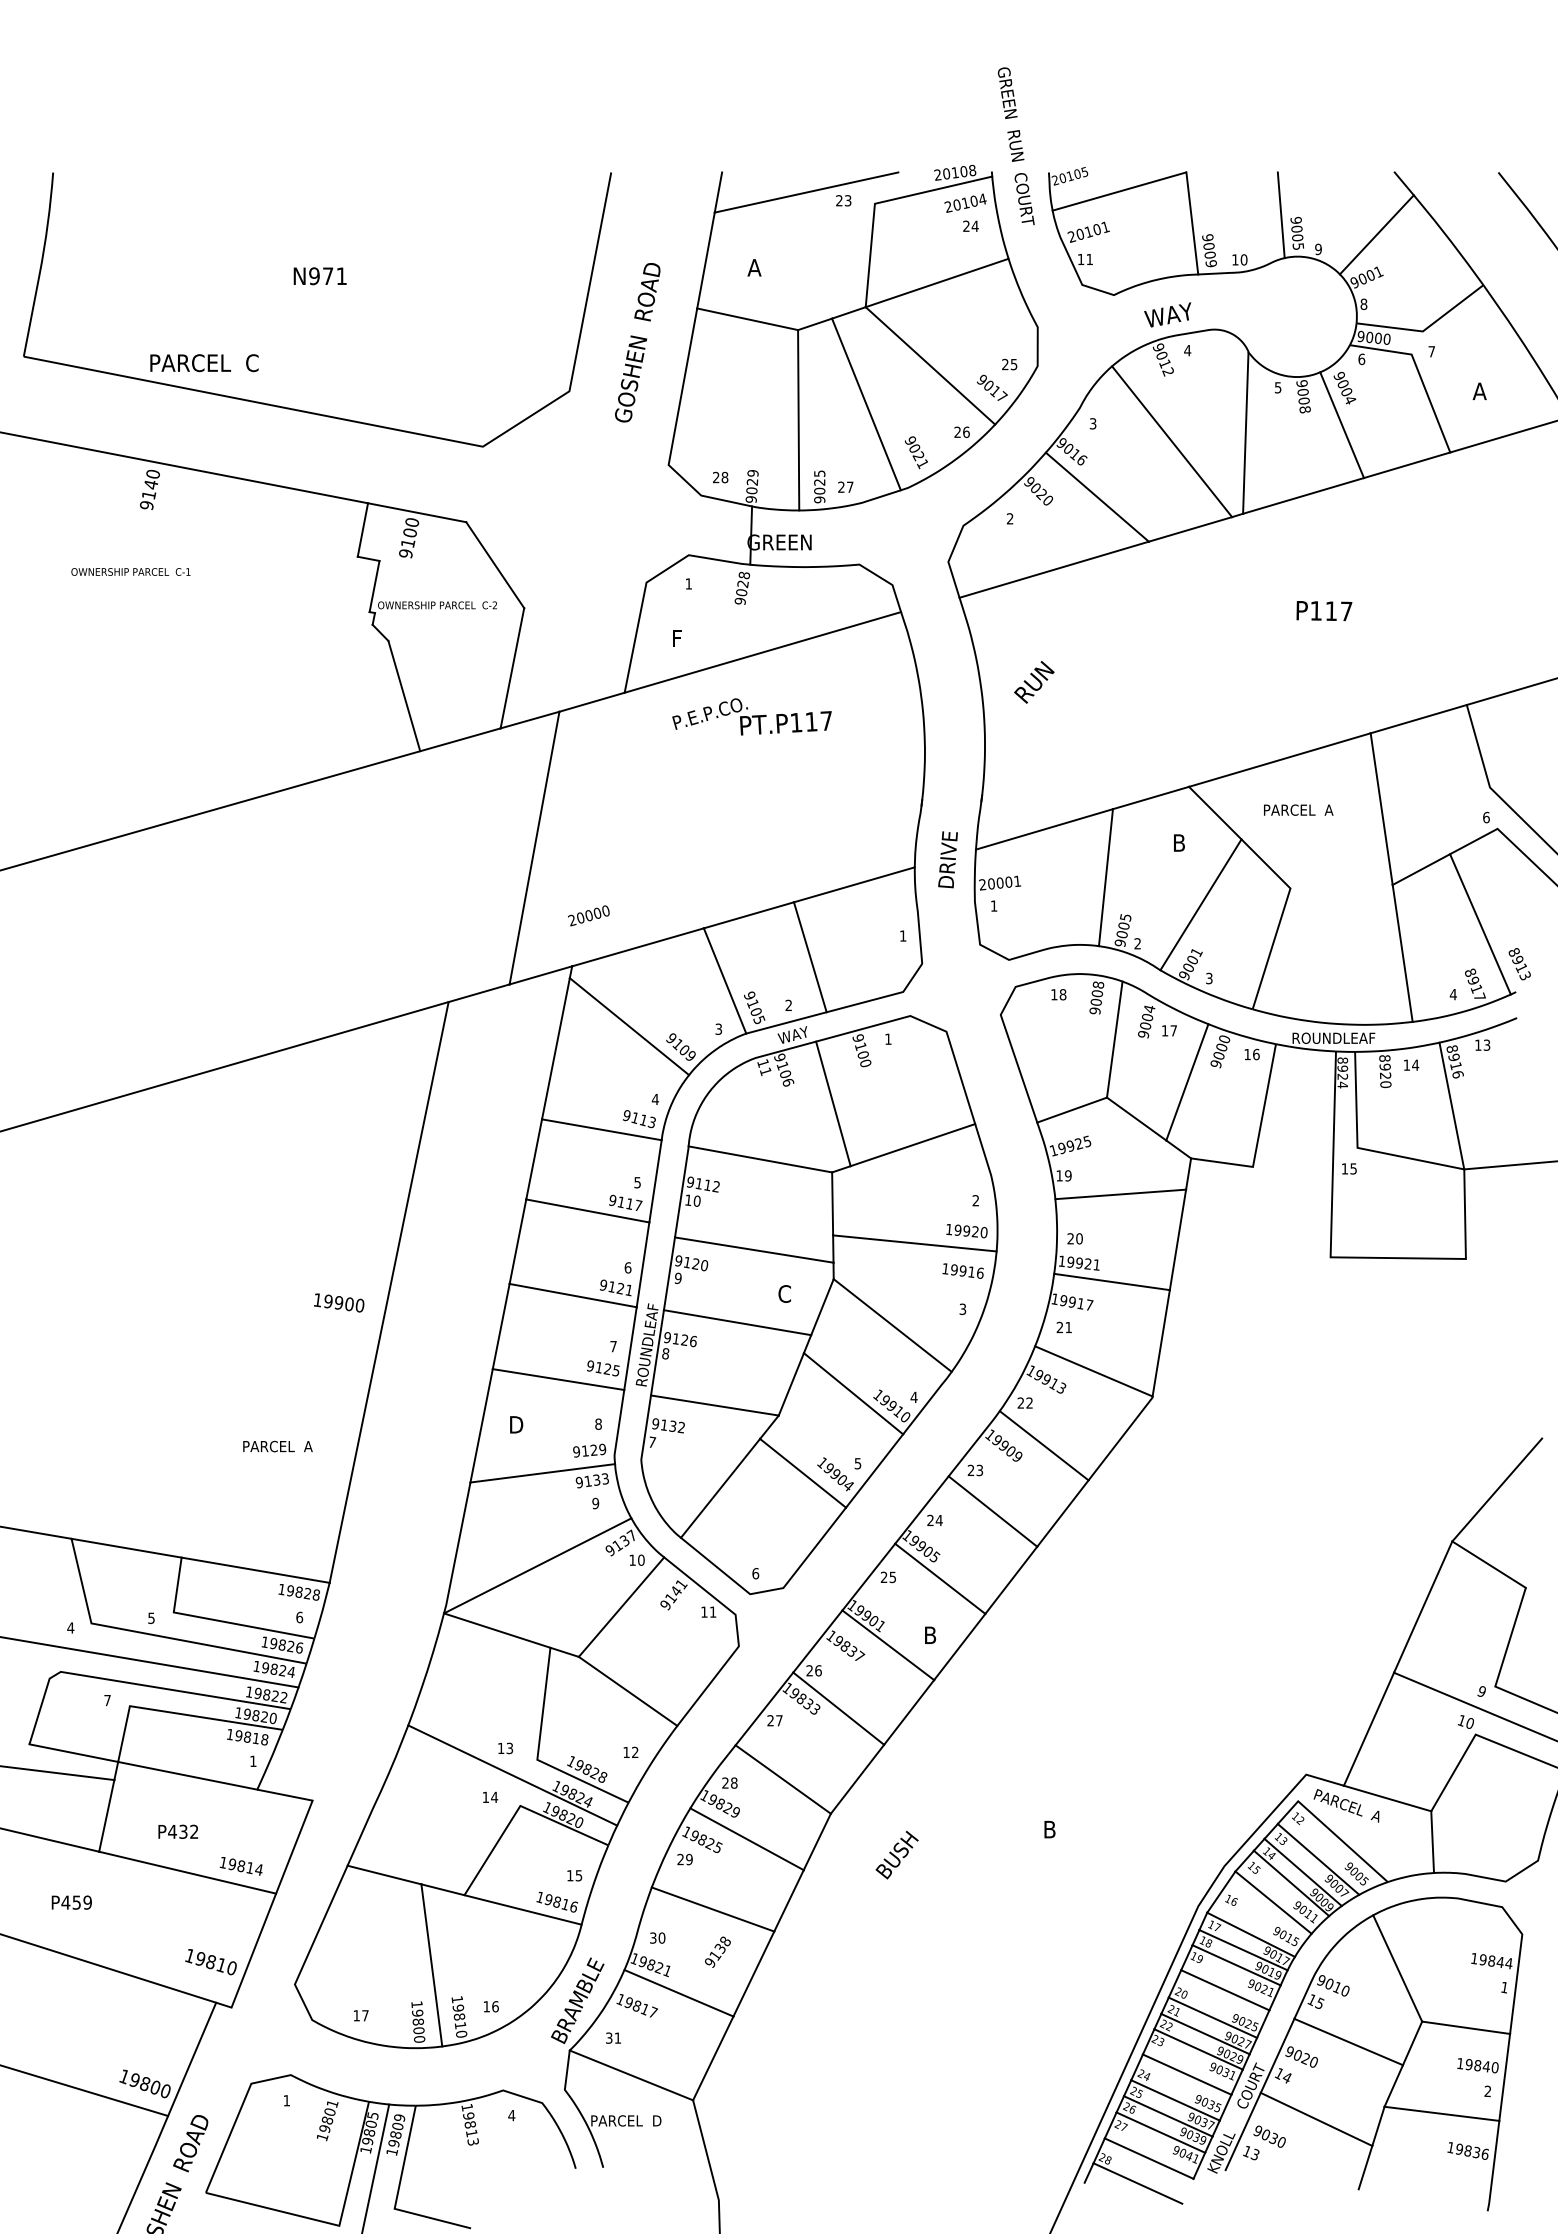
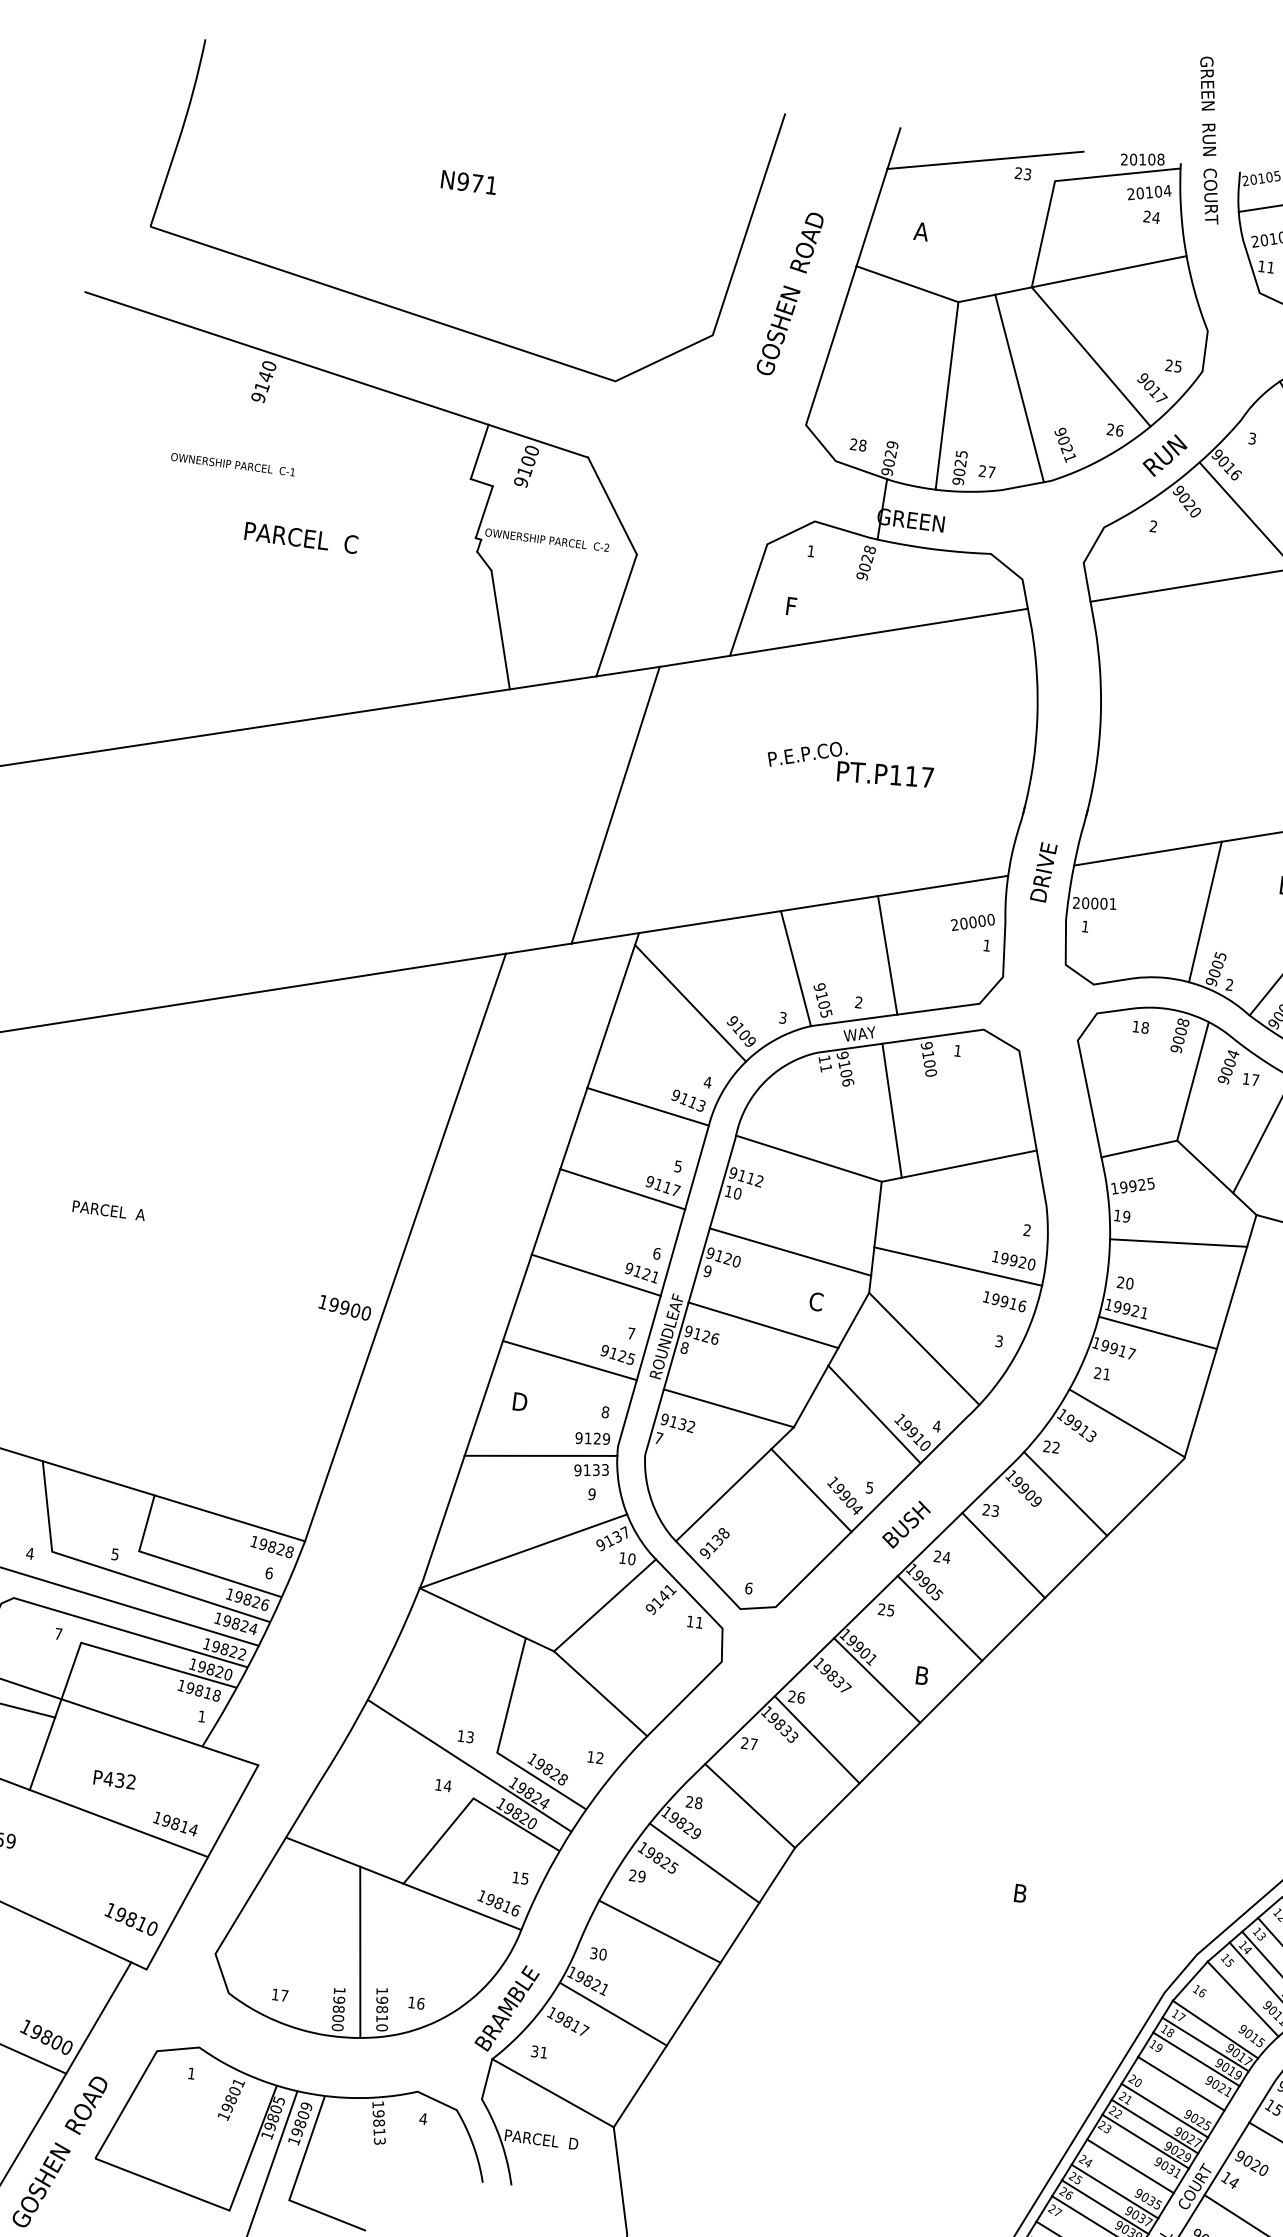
text: (204, 363) -> (301, 538), moved
text: (1034, 682) -> (1165, 455), moved
text: (751, 716) -> (850, 762), moved
text: (588, 915) -> (972, 922), moved
text: (339, 1302) -> (345, 1307), moved
text: (277, 1446) -> (108, 1210), moved
text: (896, 1854) -> (905, 1523), moved
text: (717, 1951) -> (714, 1542), moved

